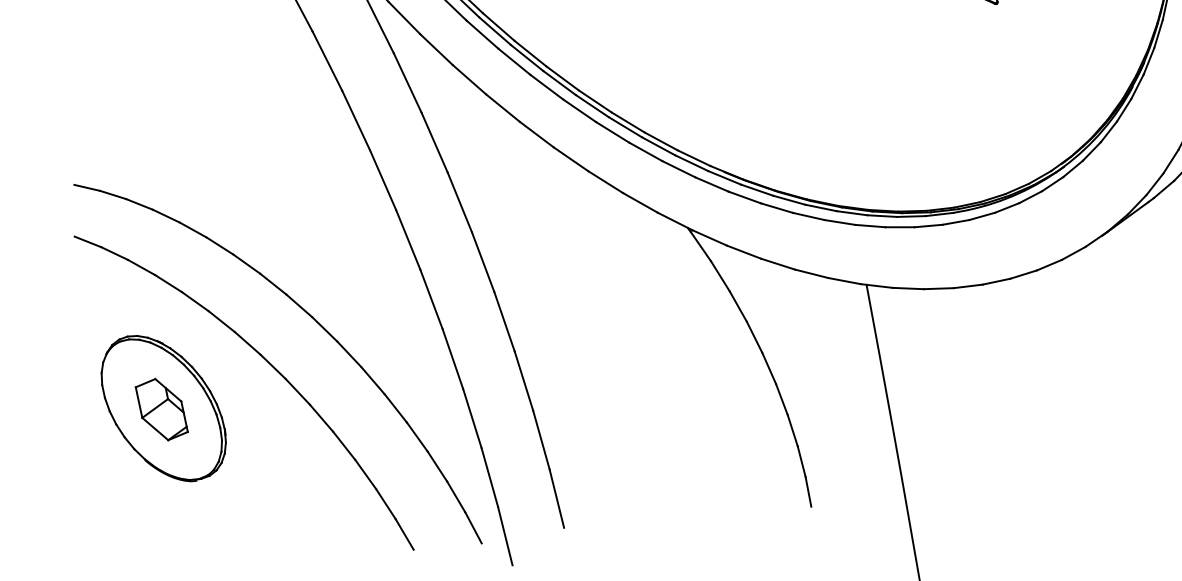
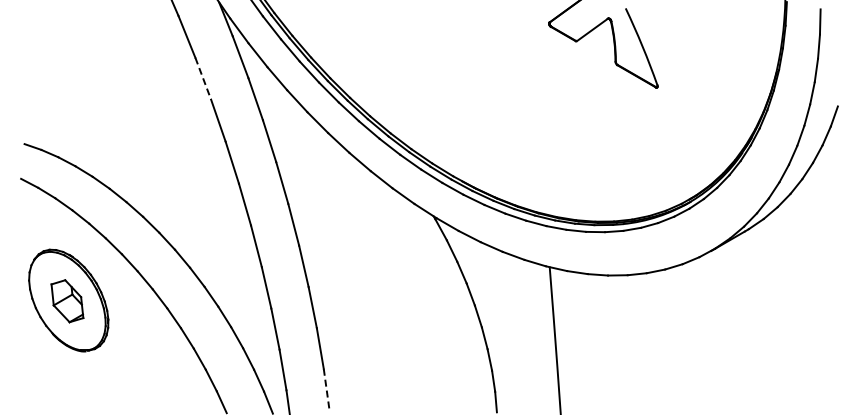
line: (327, 62) -> (203, 79), solid -> dashed
line: (556, 499) -> (326, 389), solid -> dashed

